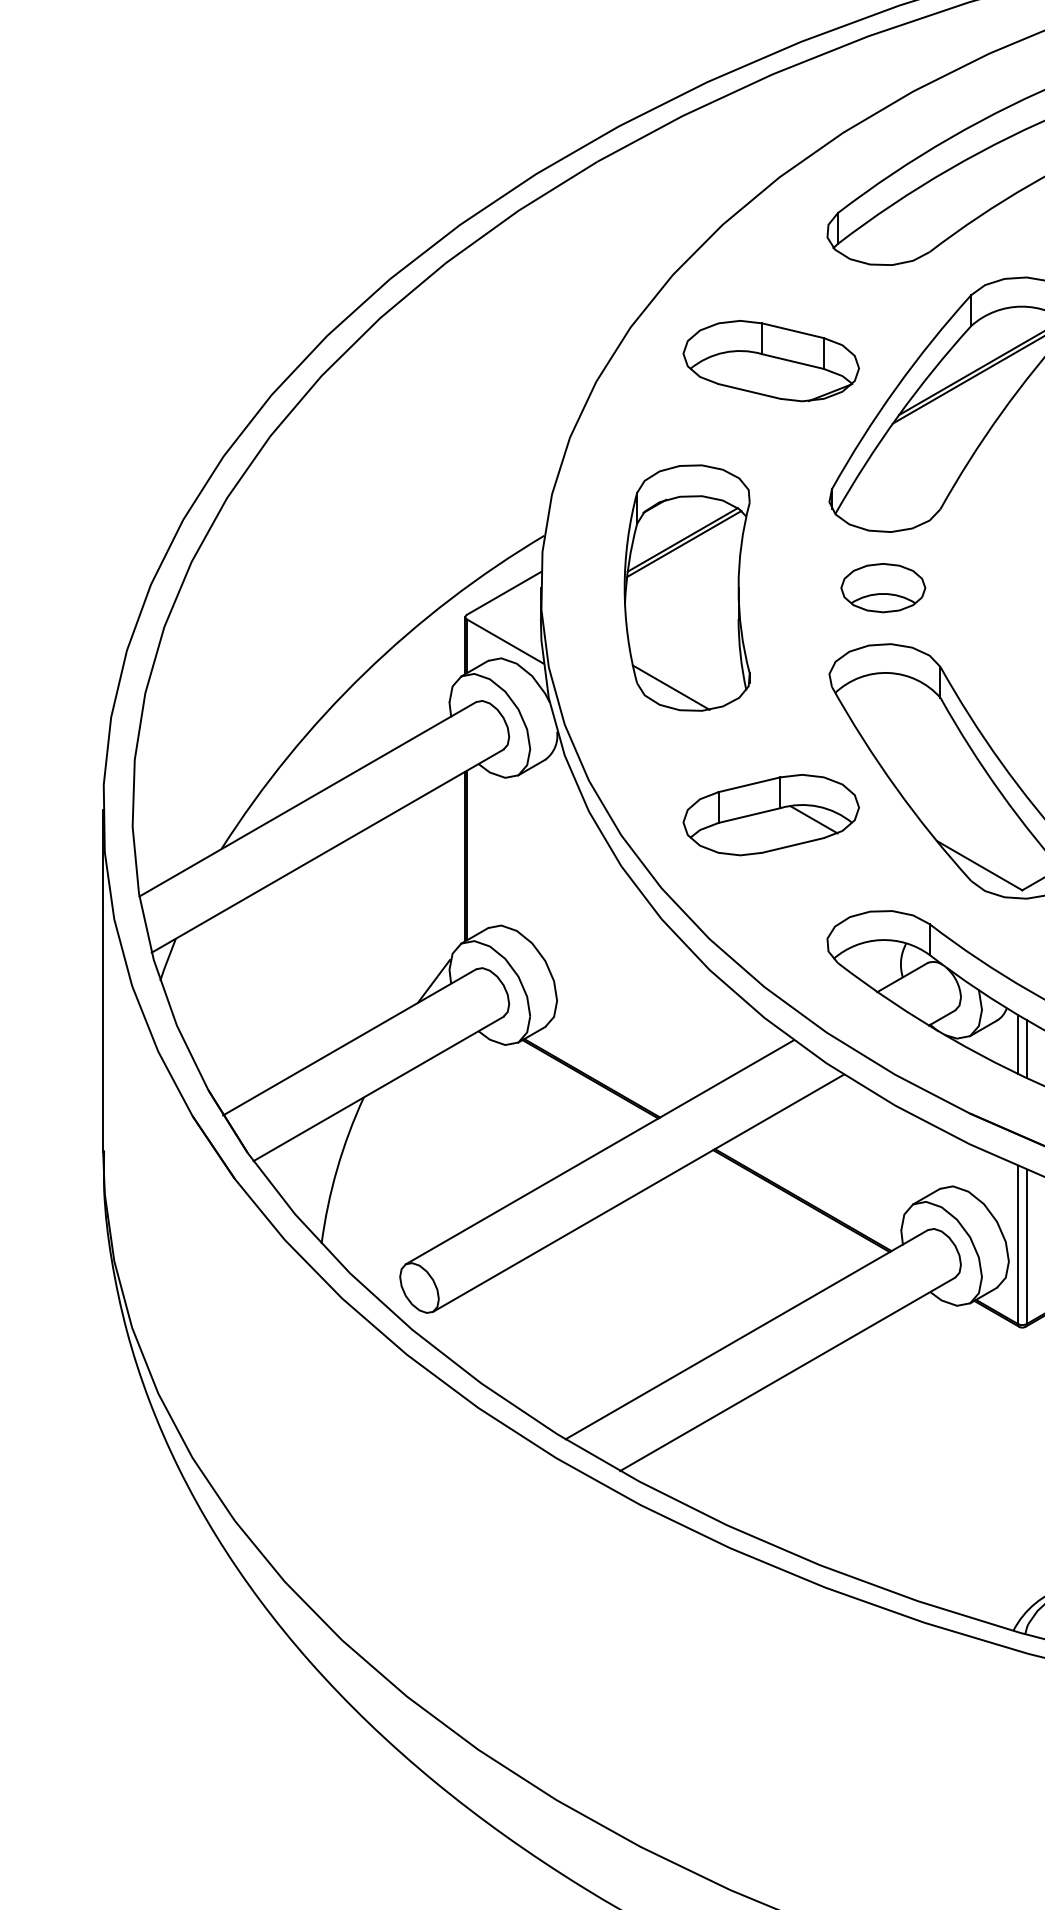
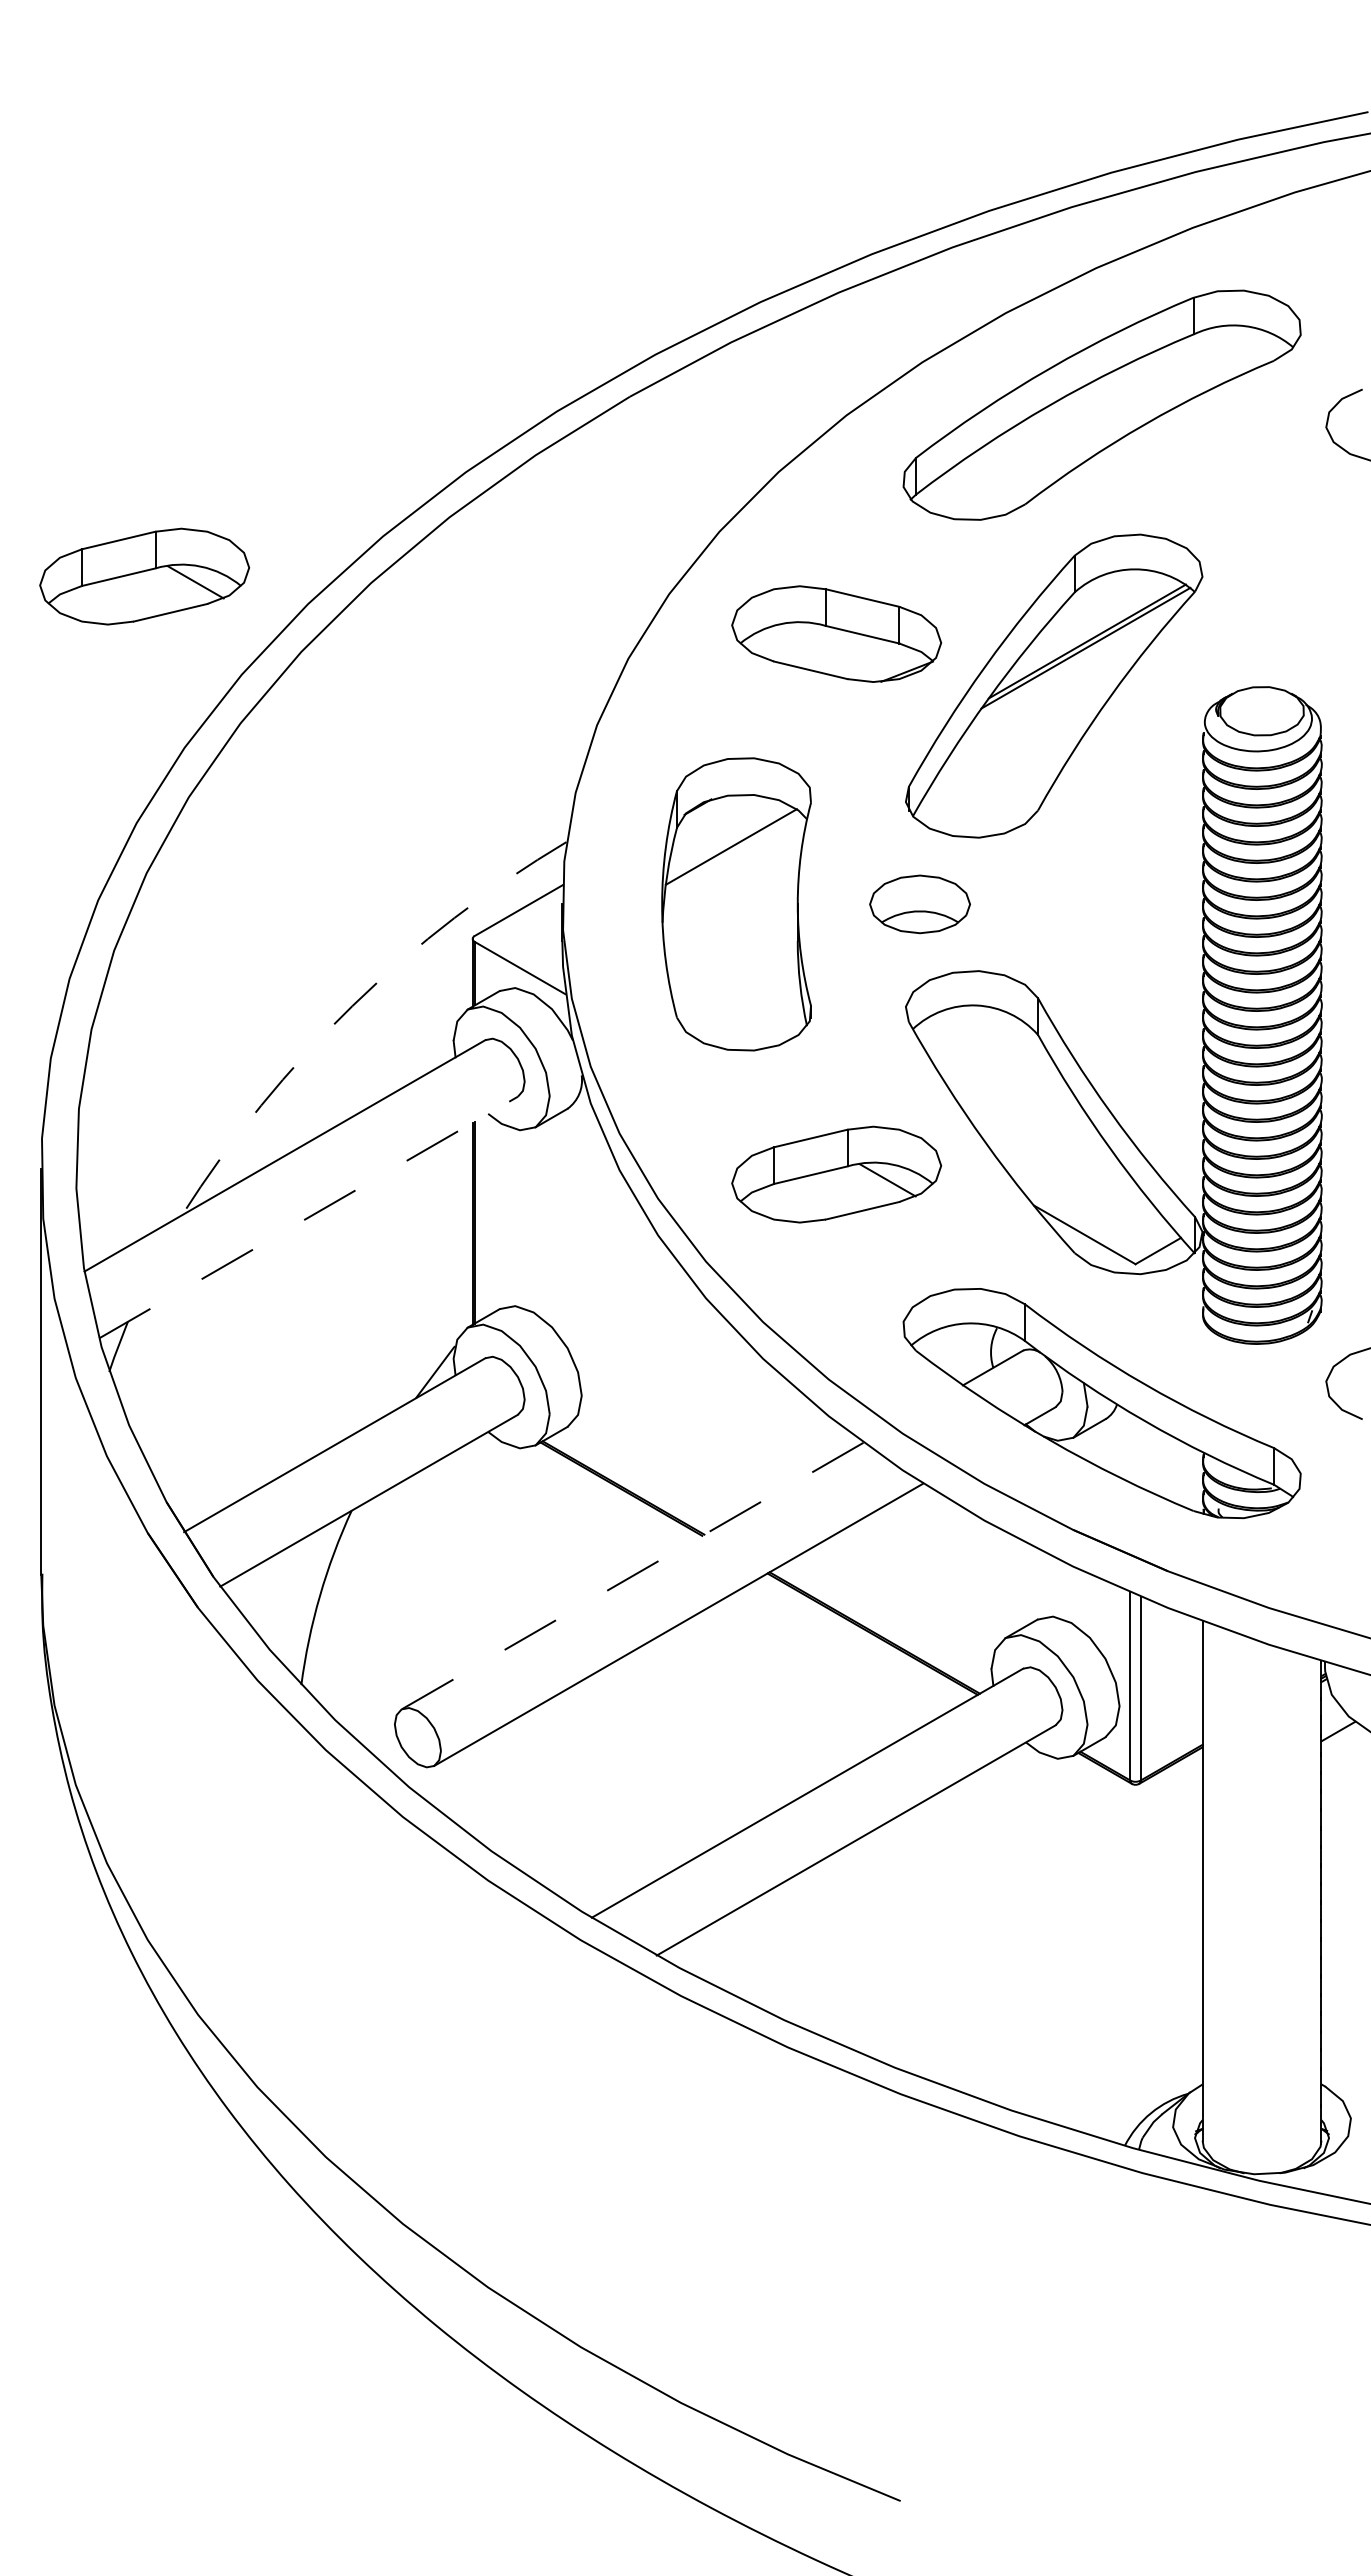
part: (189, 312) -> (144, 576), added
line: (684, 543) -> (733, 851), removed
part: (882, 588) -> (919, 904), moved
arc: (364, 673) -> (352, 1006), solid -> dashed
line: (671, 687) -> (717, 1022), removed
line: (327, 851) -> (308, 1217), solid -> dashed
line: (1018, 1044) -> (1130, 1447), removed
line: (1026, 1048) -> (1140, 1452), removed
line: (599, 1152) -> (632, 1576), solid -> dashed

